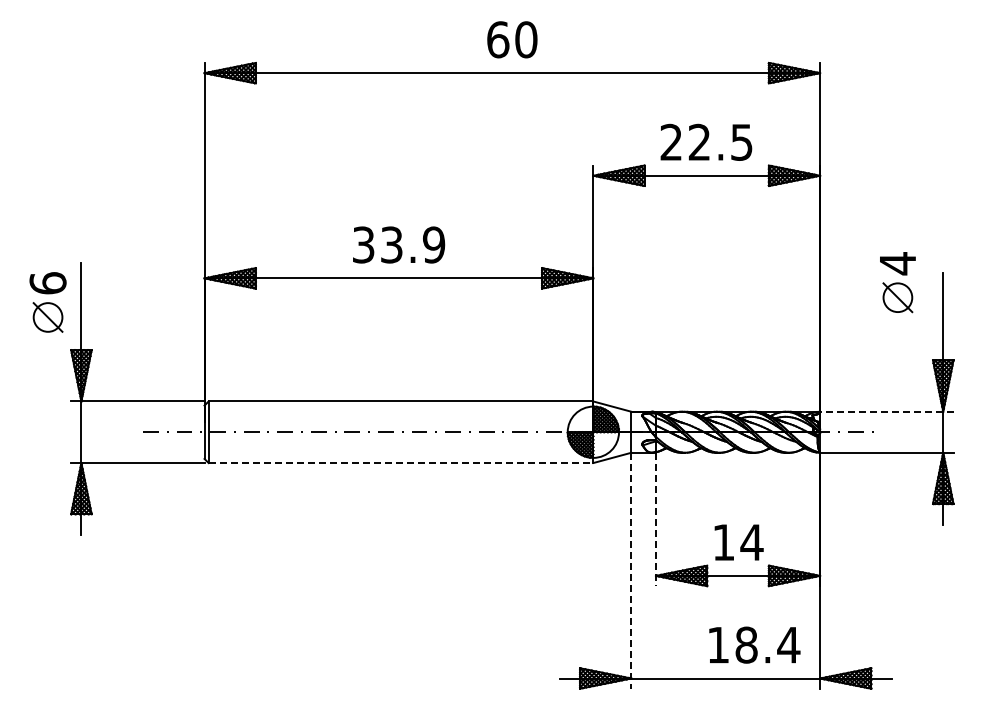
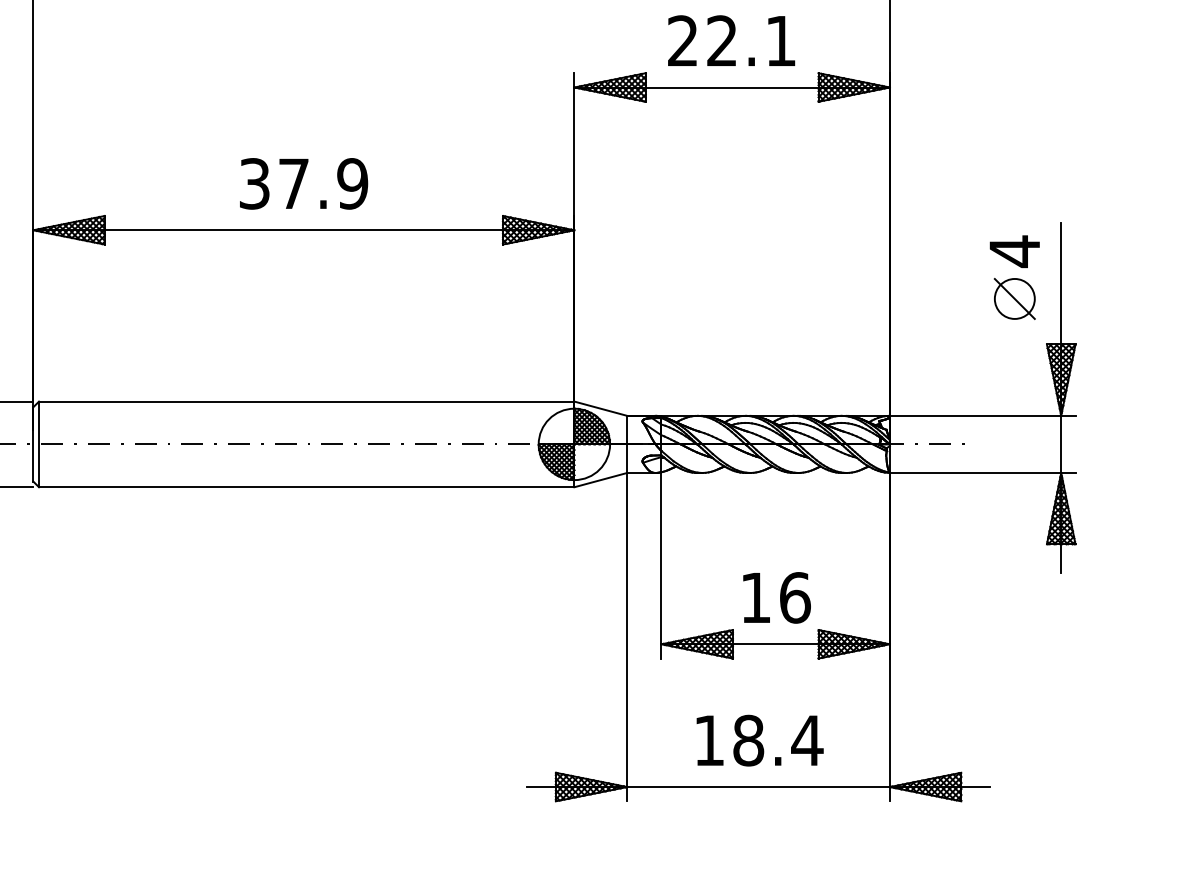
text: (741, 142) -> (780, 41), 22.5 -> 22.1
text: (391, 244) -> (293, 183), 33.9 -> 37.9
part: (897, 282) -> (1014, 277), moved
line: (886, 411) -> (982, 415), dashed -> solid
line: (401, 463) -> (307, 487), dashed -> solid
line: (655, 519) -> (660, 565), dashed -> solid
text: (751, 542) -> (794, 597), 14 -> 16
line: (631, 570) -> (627, 636), dashed -> solid
text: (754, 644) -> (759, 739), moved

